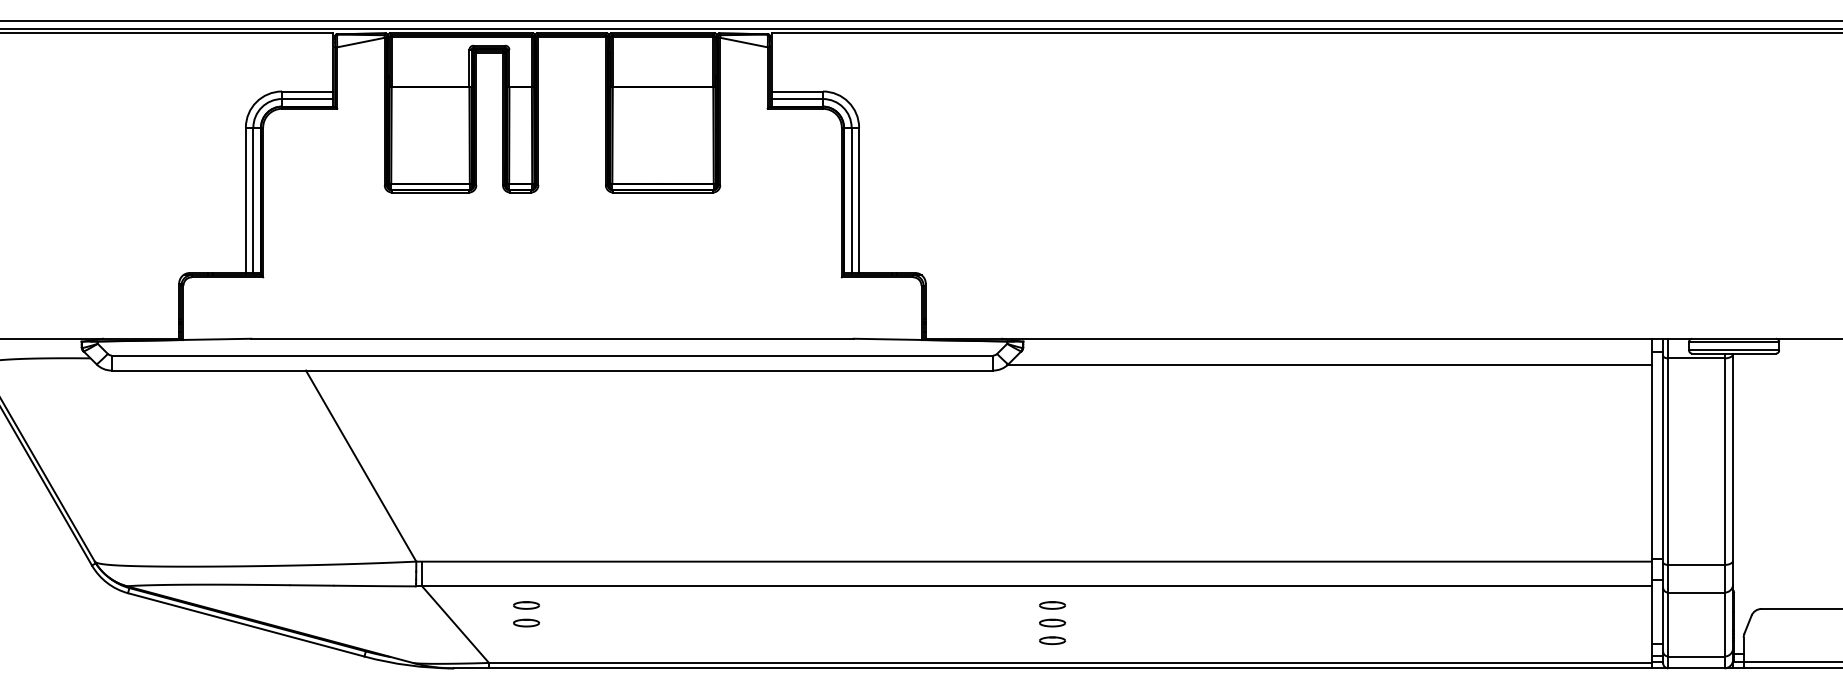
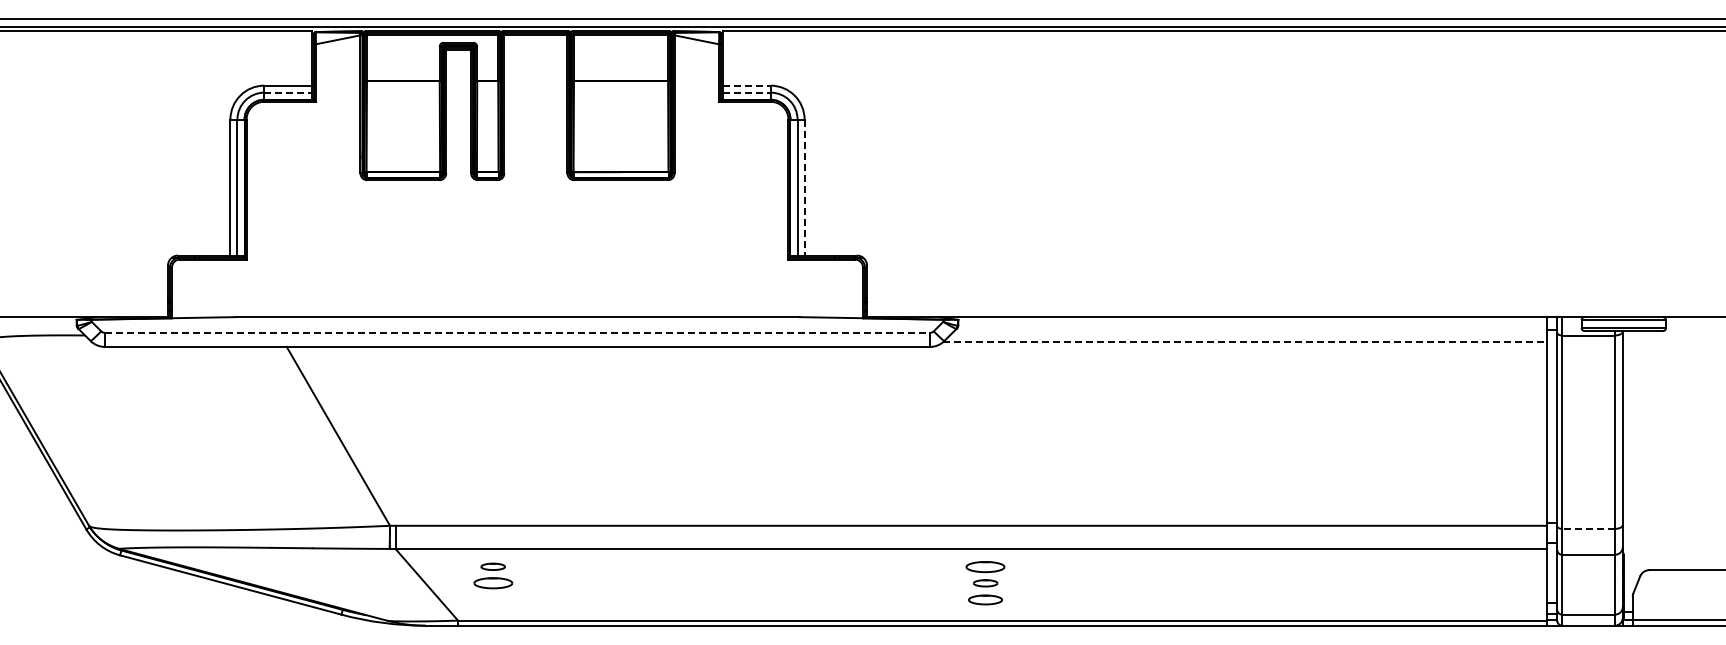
line: (797, 91) -> (746, 85), solid -> dashed
line: (307, 98) -> (288, 92), solid -> dashed
line: (797, 98) -> (746, 92), solid -> dashed
line: (859, 201) -> (804, 188), solid -> dashed
line: (552, 355) -> (517, 332), solid -> dashed
line: (1330, 364) -> (1245, 341), solid -> dashed
line: (1696, 564) -> (1588, 528), solid -> dashed
part: (1052, 605) -> (985, 566), size x1.6
part: (525, 623) -> (492, 583), size x1.6
part: (1052, 640) -> (985, 599), size x1.4

